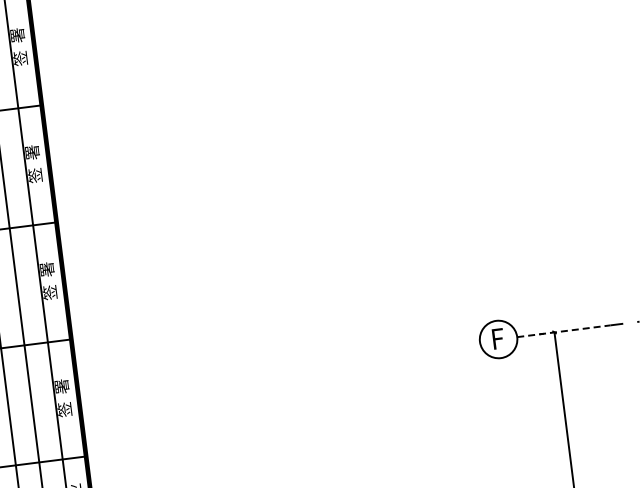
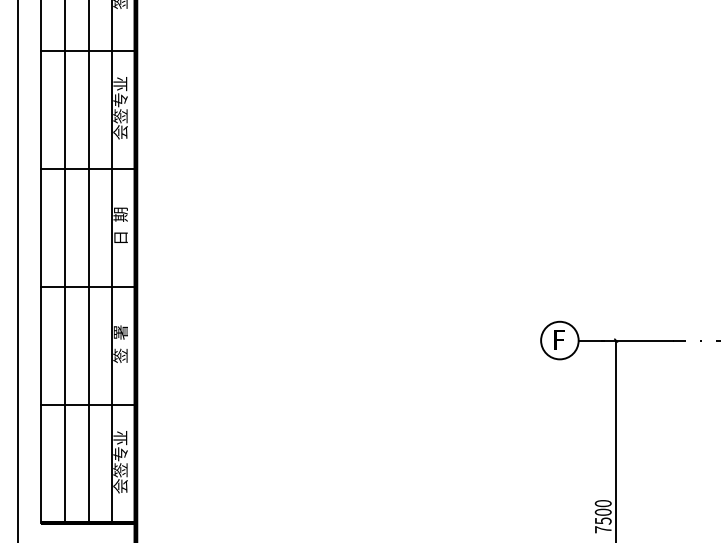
text: (33, 164) -> (120, 108), 签  署 -> 会签专业
text: (48, 280) -> (120, 225), 签  署 -> 日  期
line: (563, 331) -> (625, 340), dashed -> solid

